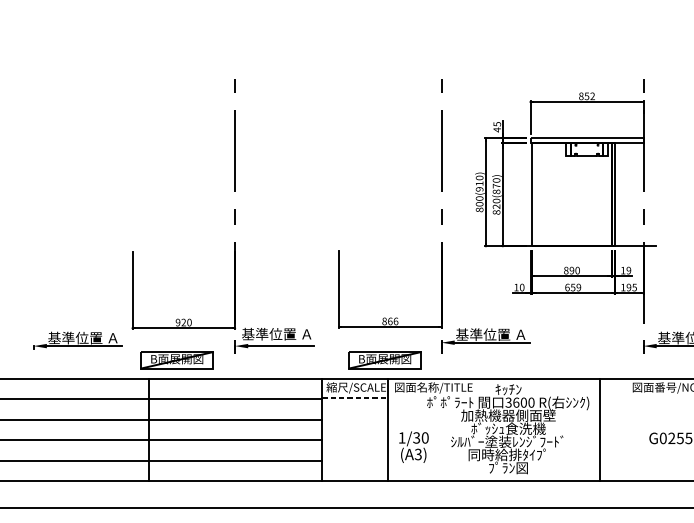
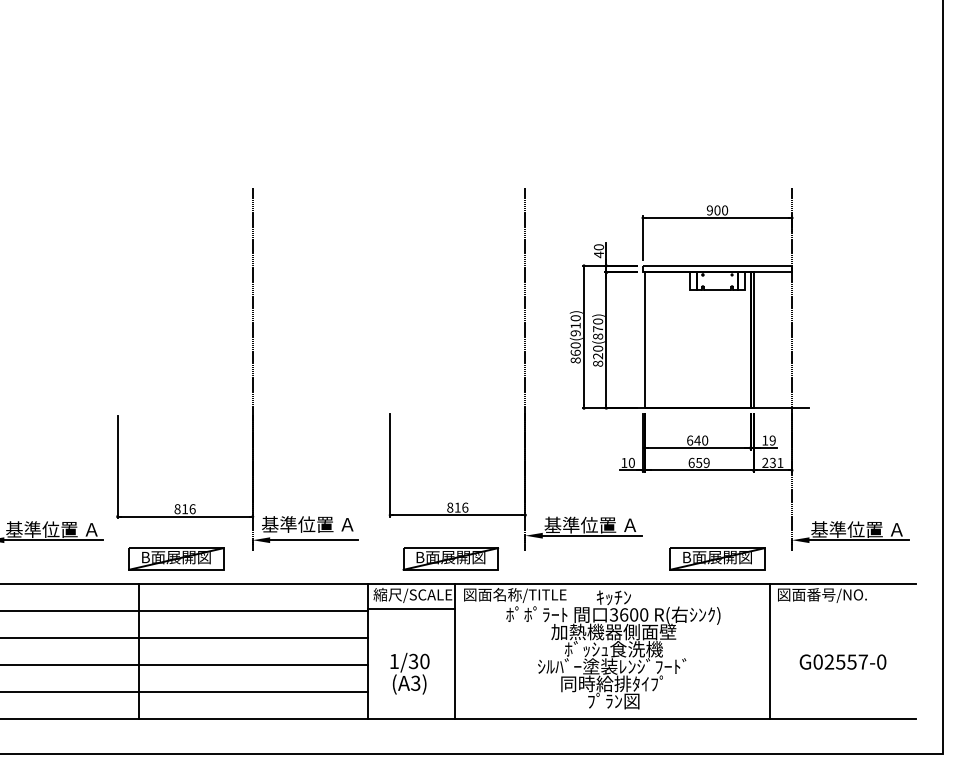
text: (587, 96) -> (717, 210), 852 -> 900
text: (496, 124) -> (598, 247), 45 -> 40
text: (479, 203) -> (575, 352), 800(910) -> 860(910)
text: (568, 270) -> (693, 440), 890 -> 640
text: (628, 287) -> (772, 462), 195 -> 231
text: (390, 321) -> (457, 507), 866 -> 816
text: (183, 322) -> (184, 509), 920 -> 816
part: (587, 359) -> (717, 558), added
line: (356, 398) -> (412, 609), dashed -> solid
line: (599, 429) -> (770, 650), moved
text: (413, 447) -> (409, 673), moved

